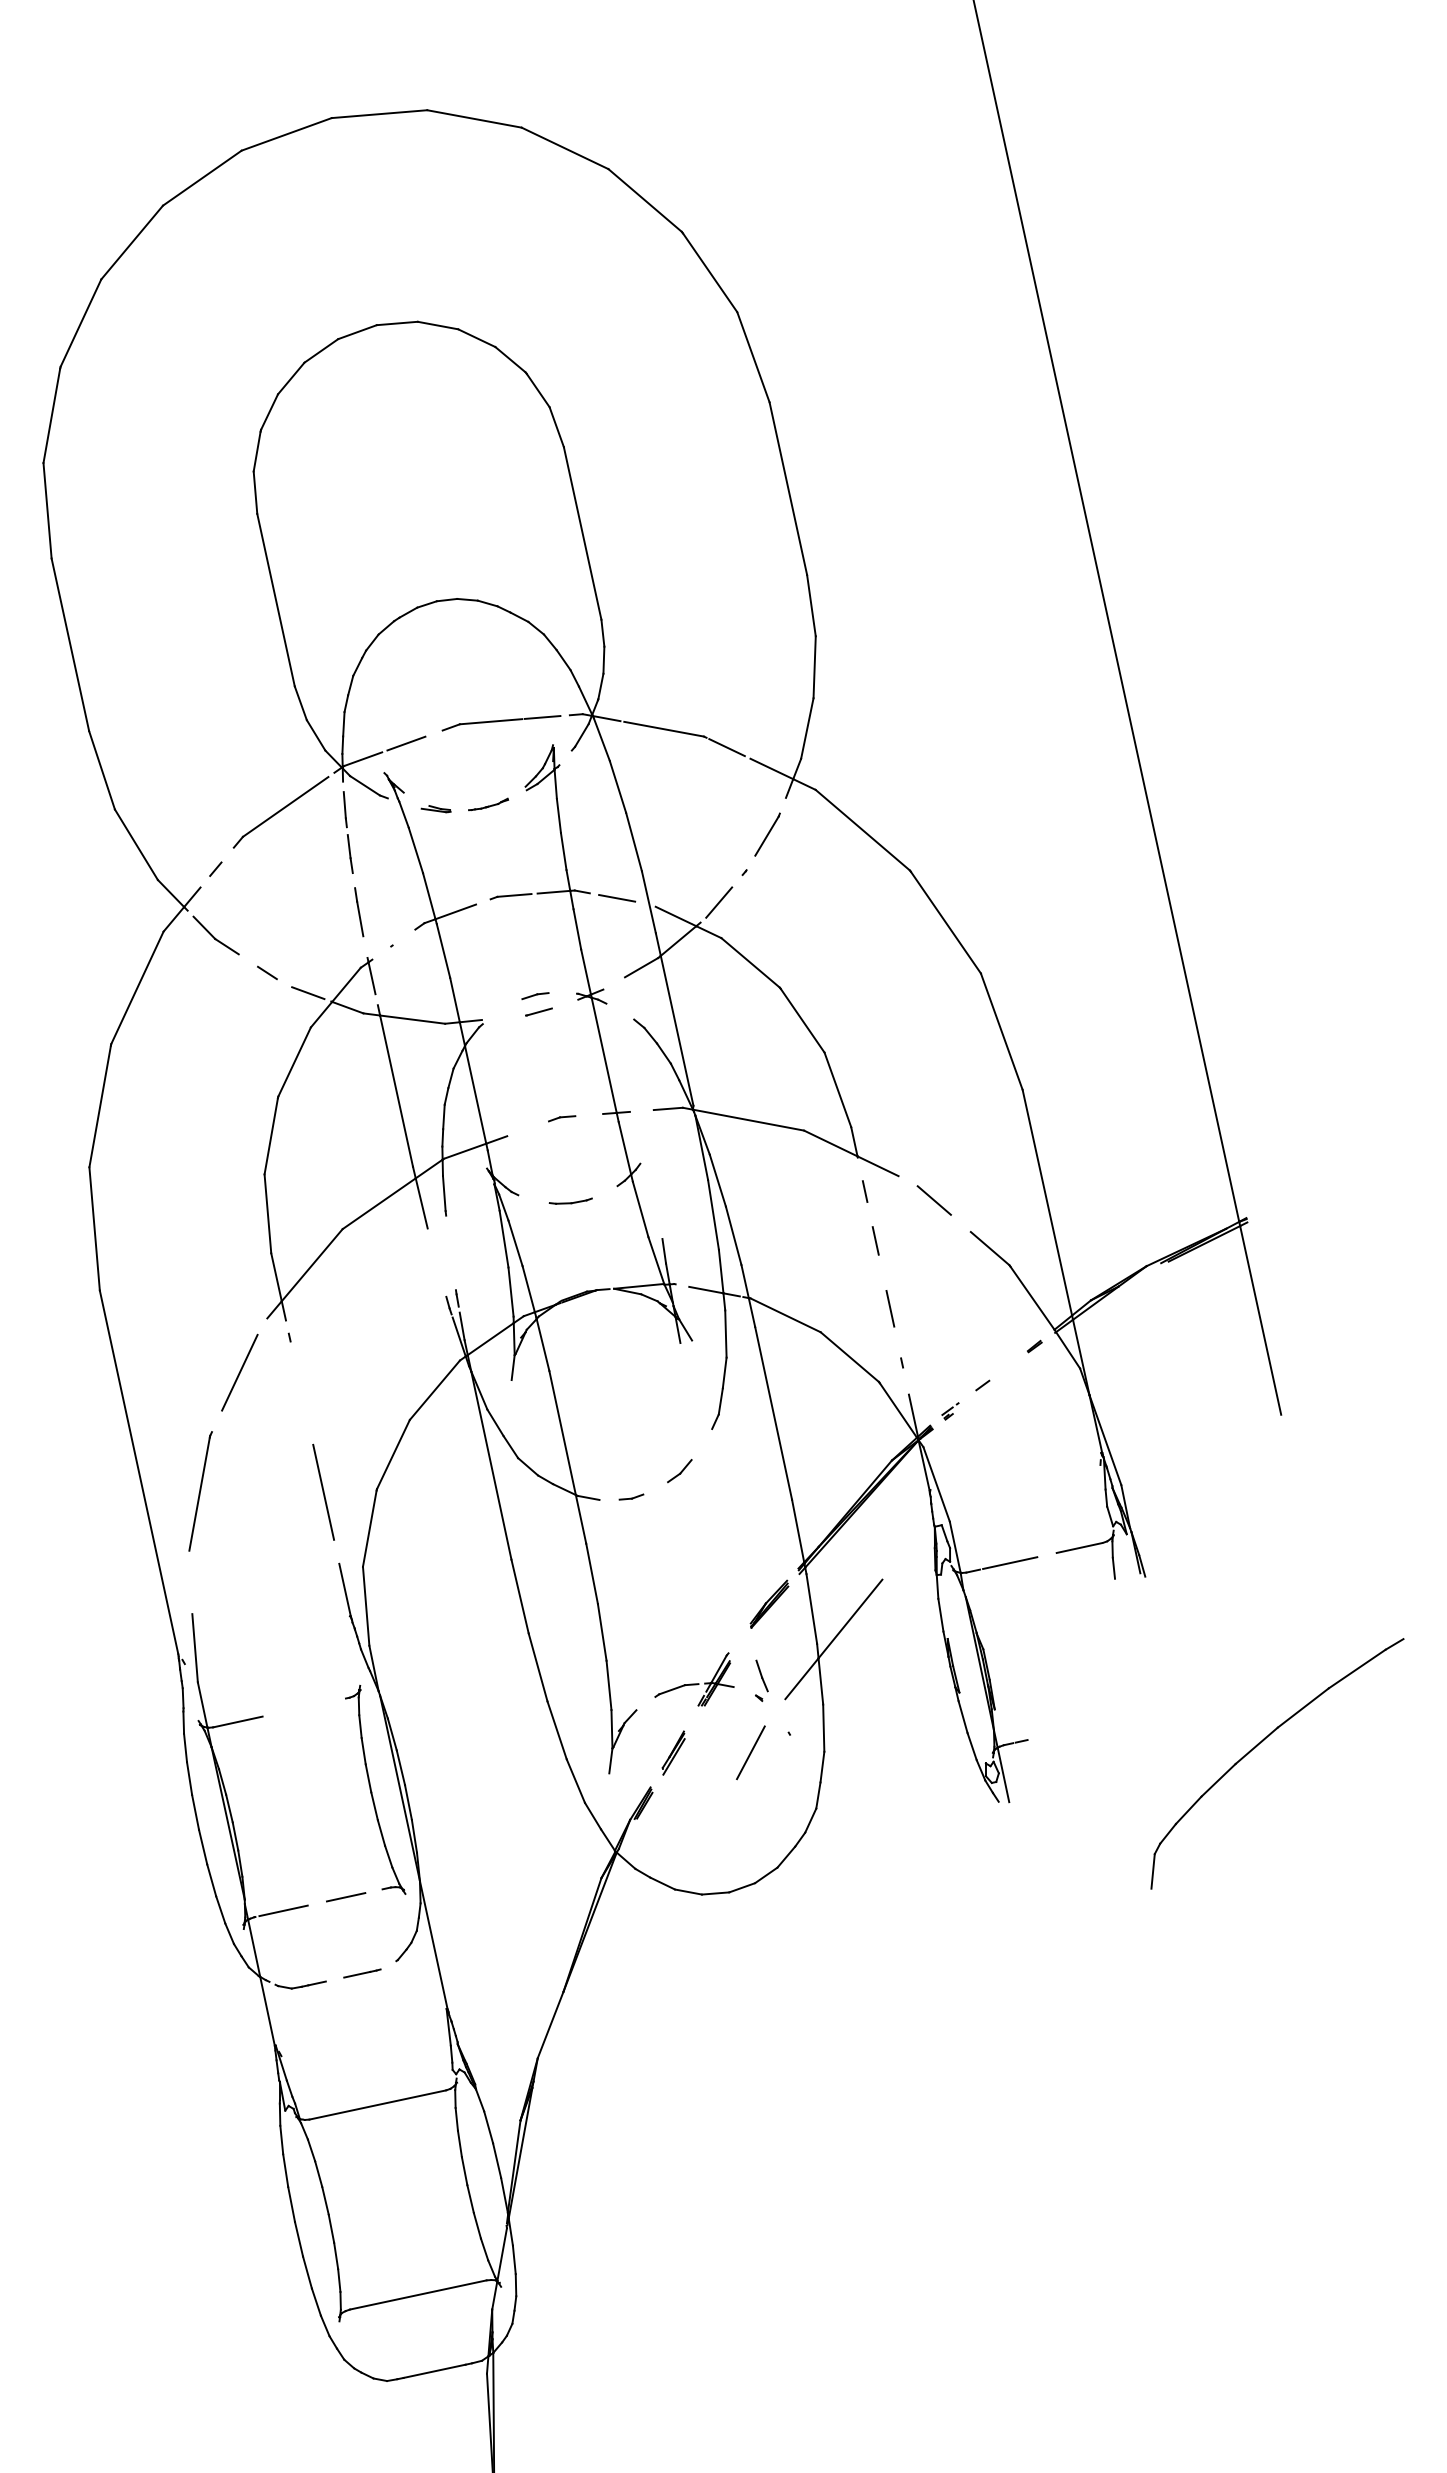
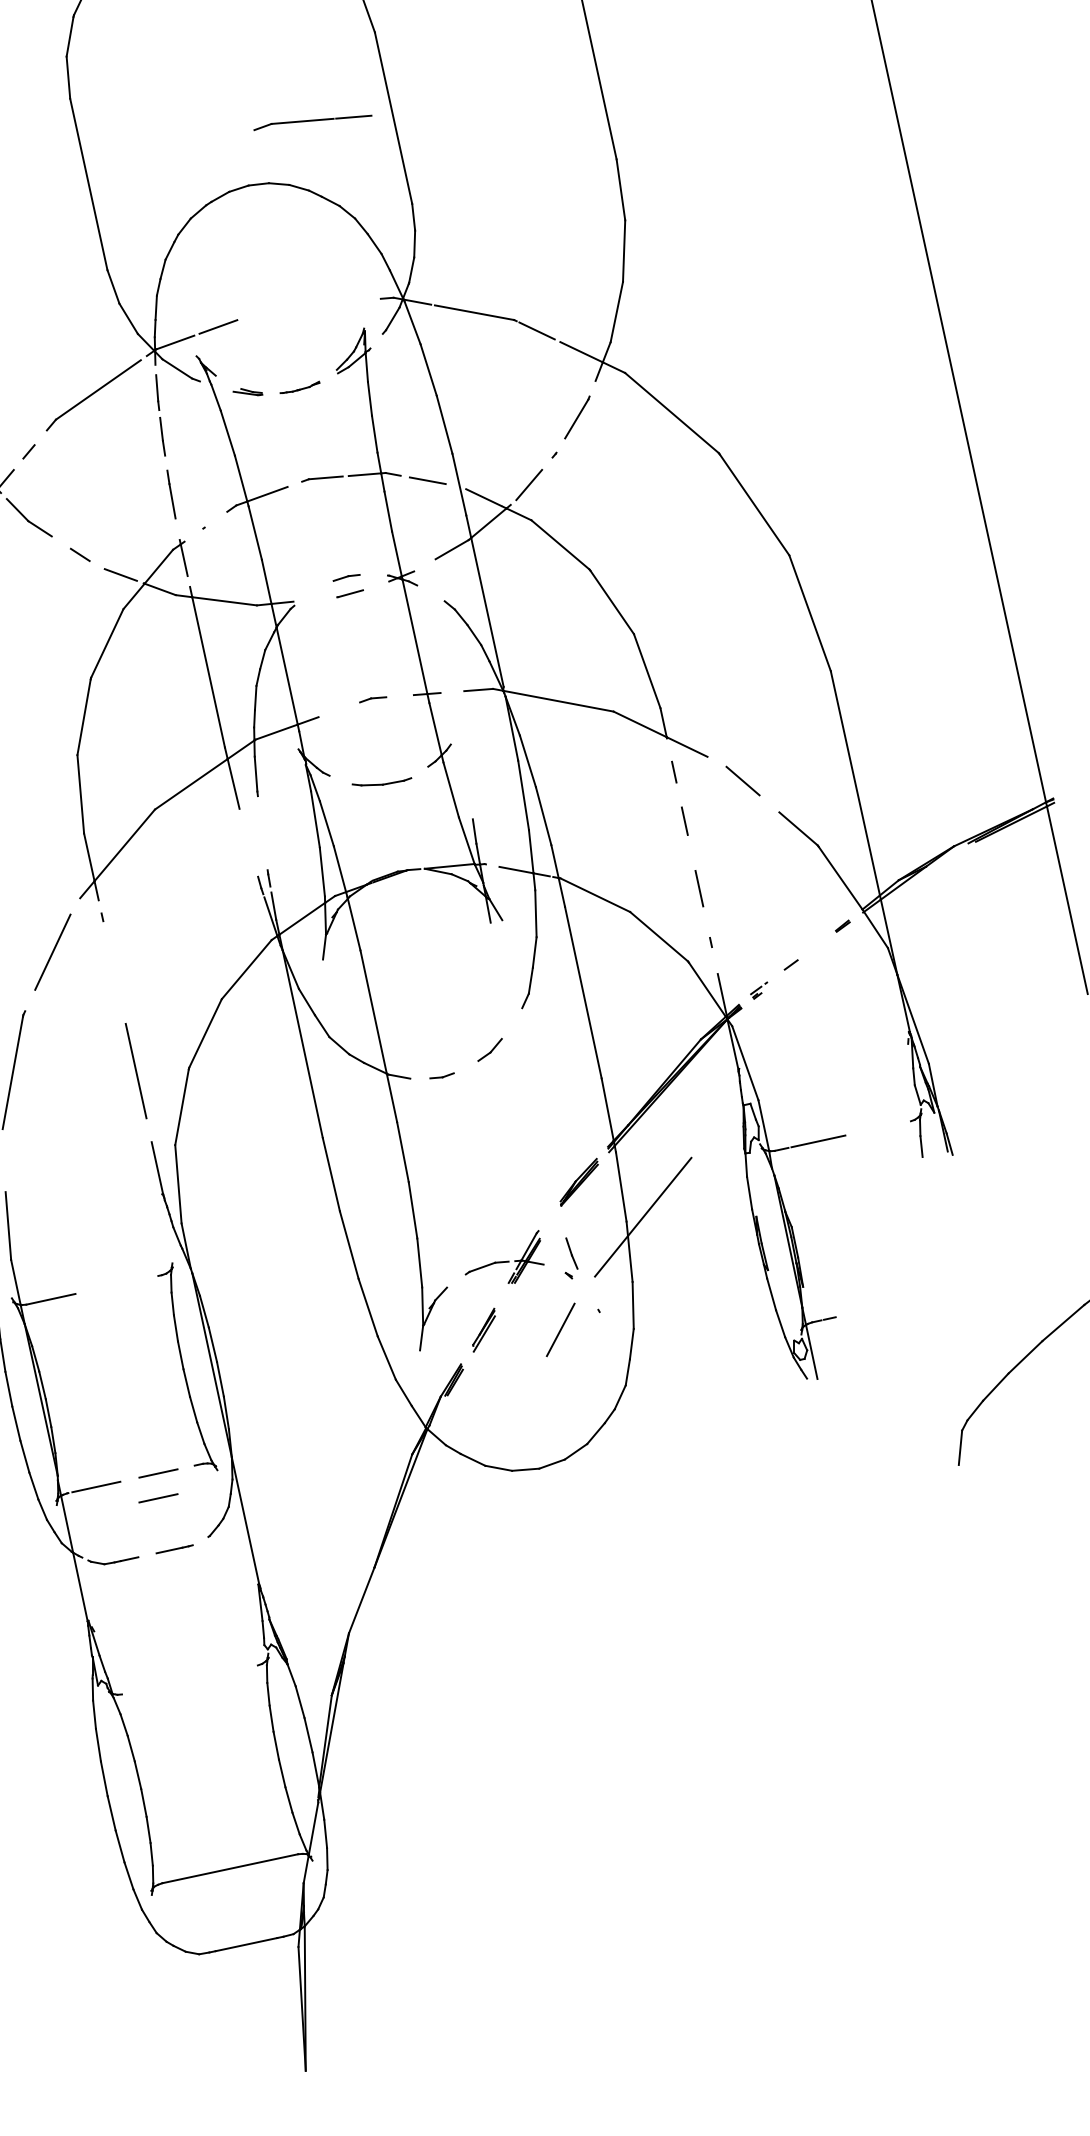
part: (501, 723) -> (312, 123), moved
part: (570, 1200) -> (381, 781), size x1.4
line: (1079, 1547) -> (887, 1125), removed
line: (346, 1922) -> (158, 1498), added
line: (377, 2104) -> (189, 1679), removed

